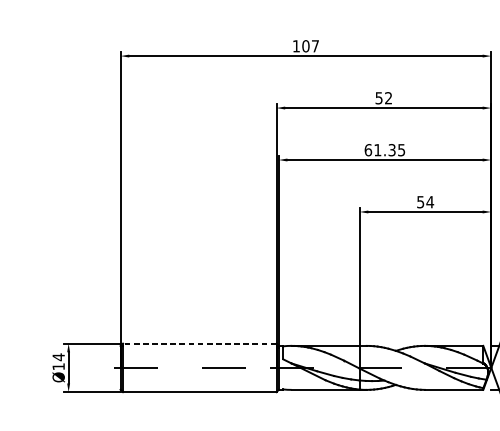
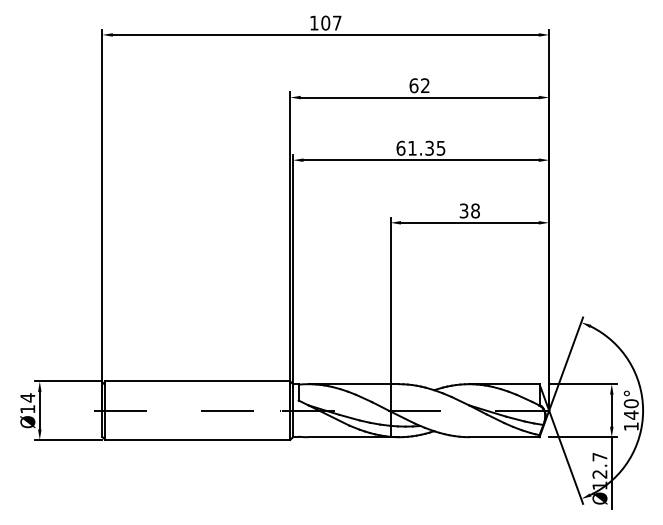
text: (378, 98) -> (413, 85), 52 -> 62
text: (426, 201) -> (470, 210), 54 -> 38
line: (199, 343) -> (197, 381), dashed -> solid

